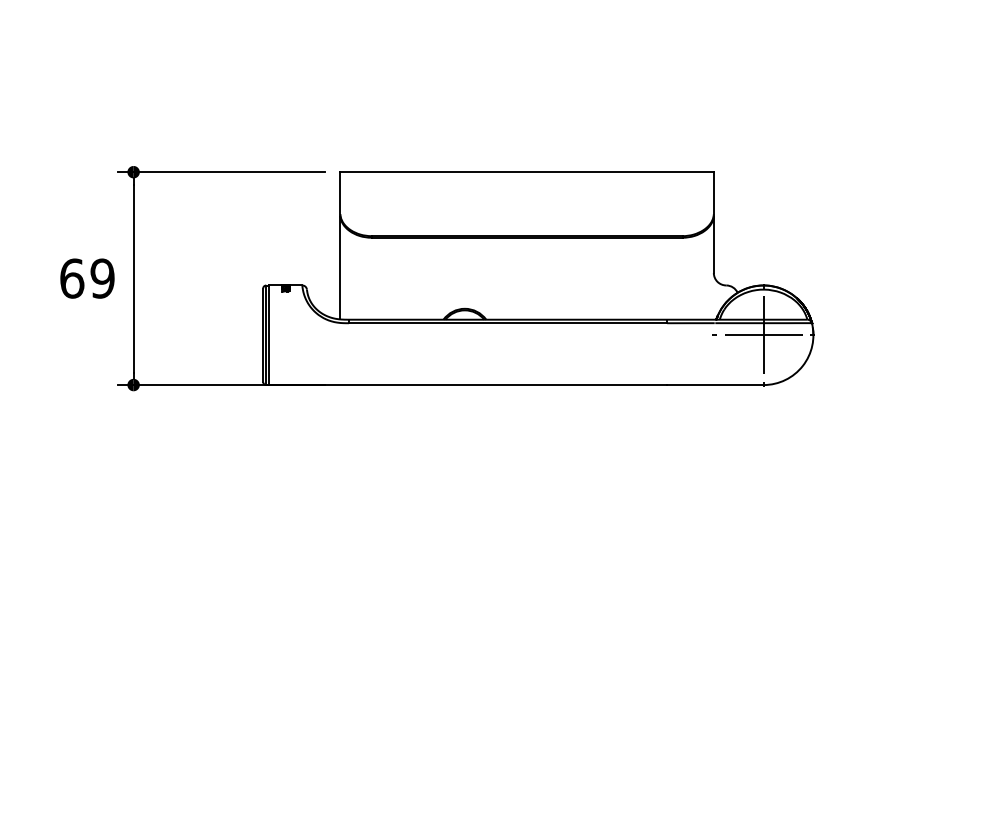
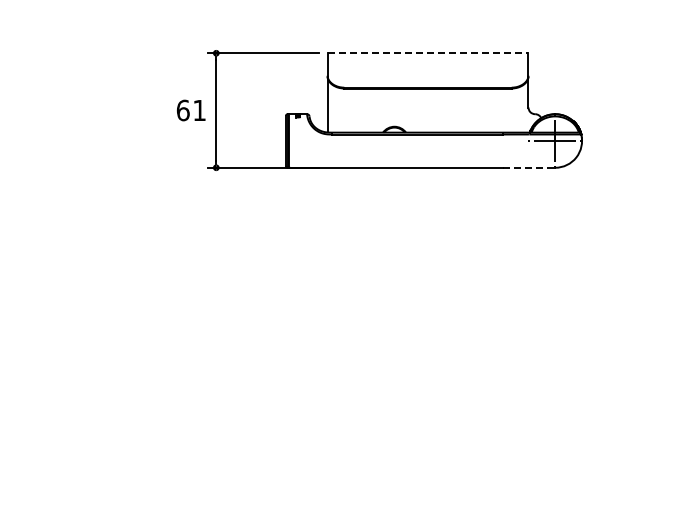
line: (528, 172) -> (428, 53), solid -> dashed
text: (102, 278) -> (199, 110), 69 -> 61
line: (715, 384) -> (529, 167), solid -> dashed

